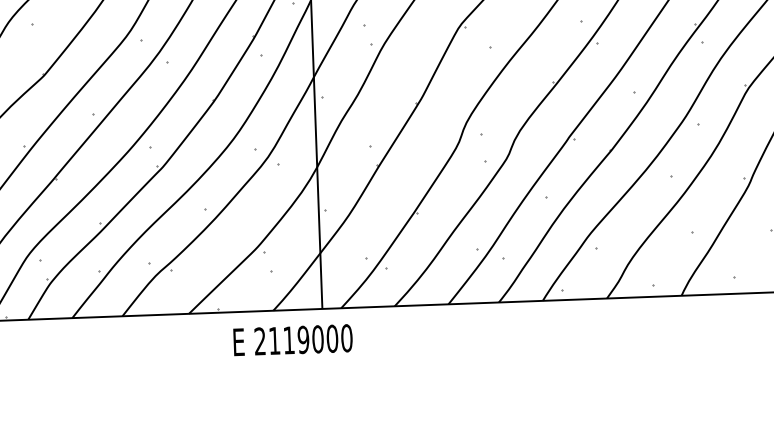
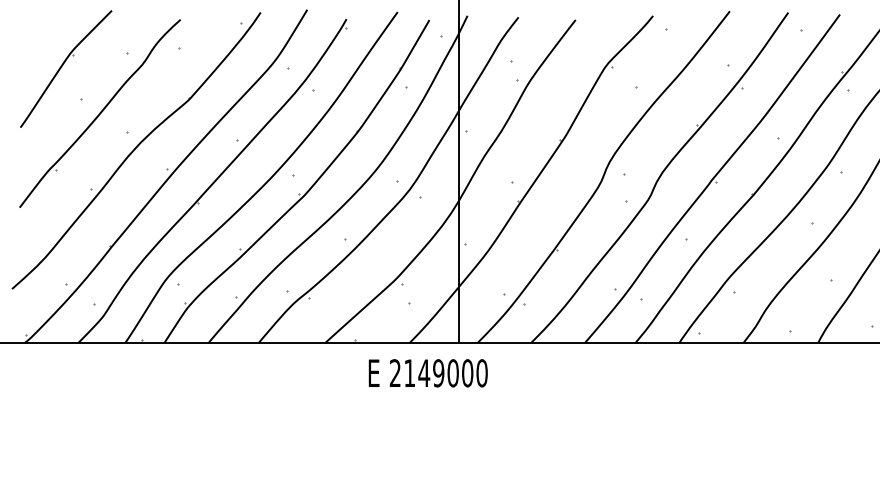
text: (289, 339) -> (424, 372), 2119000 -> 2149000

